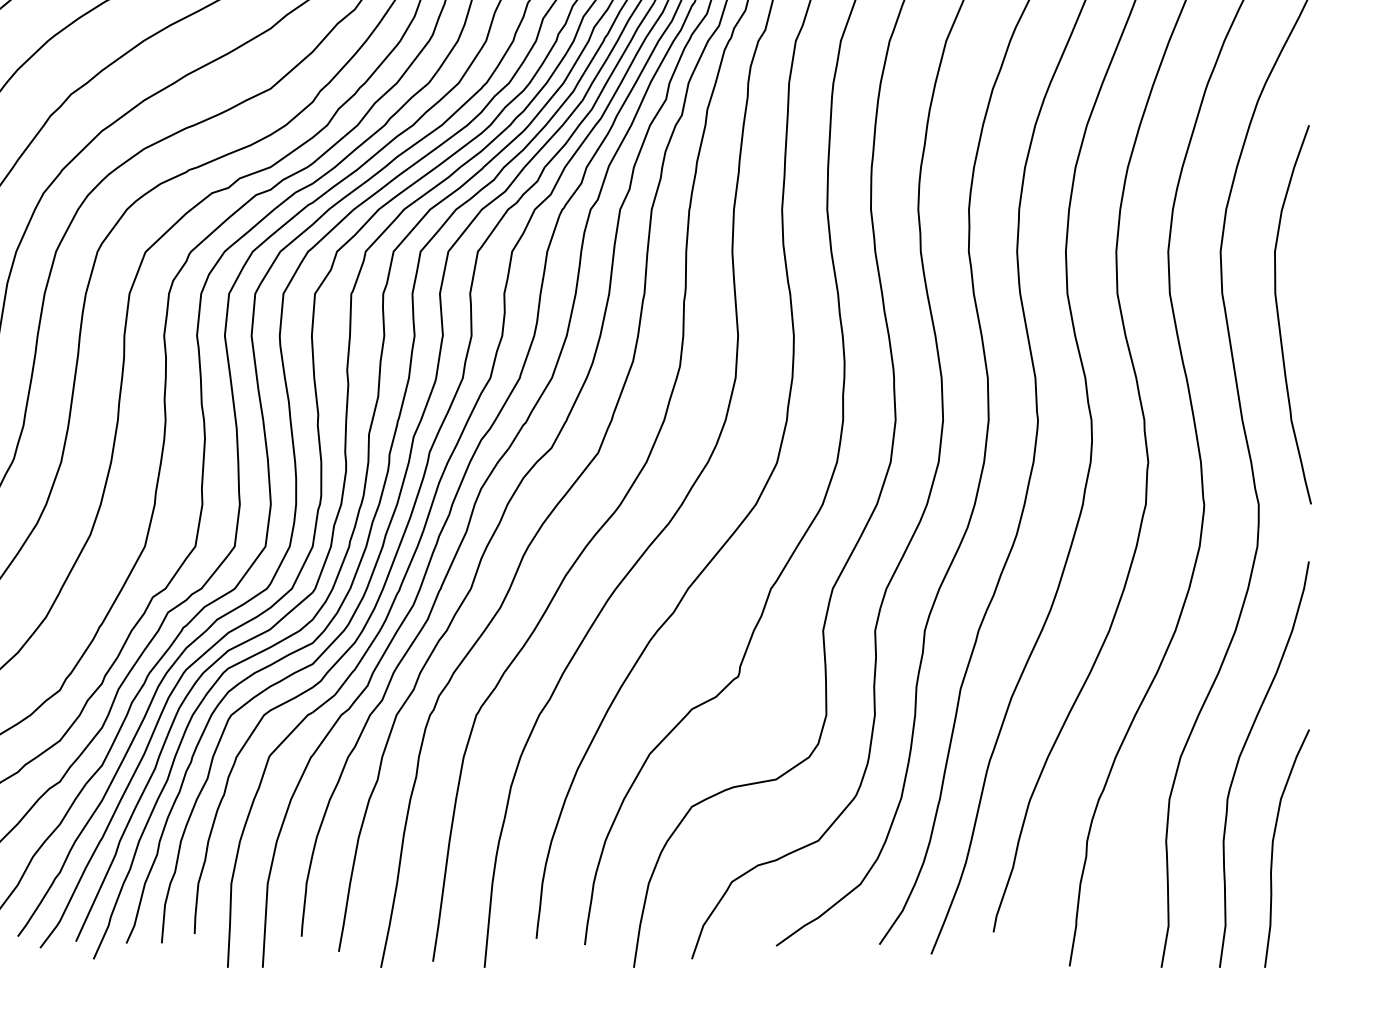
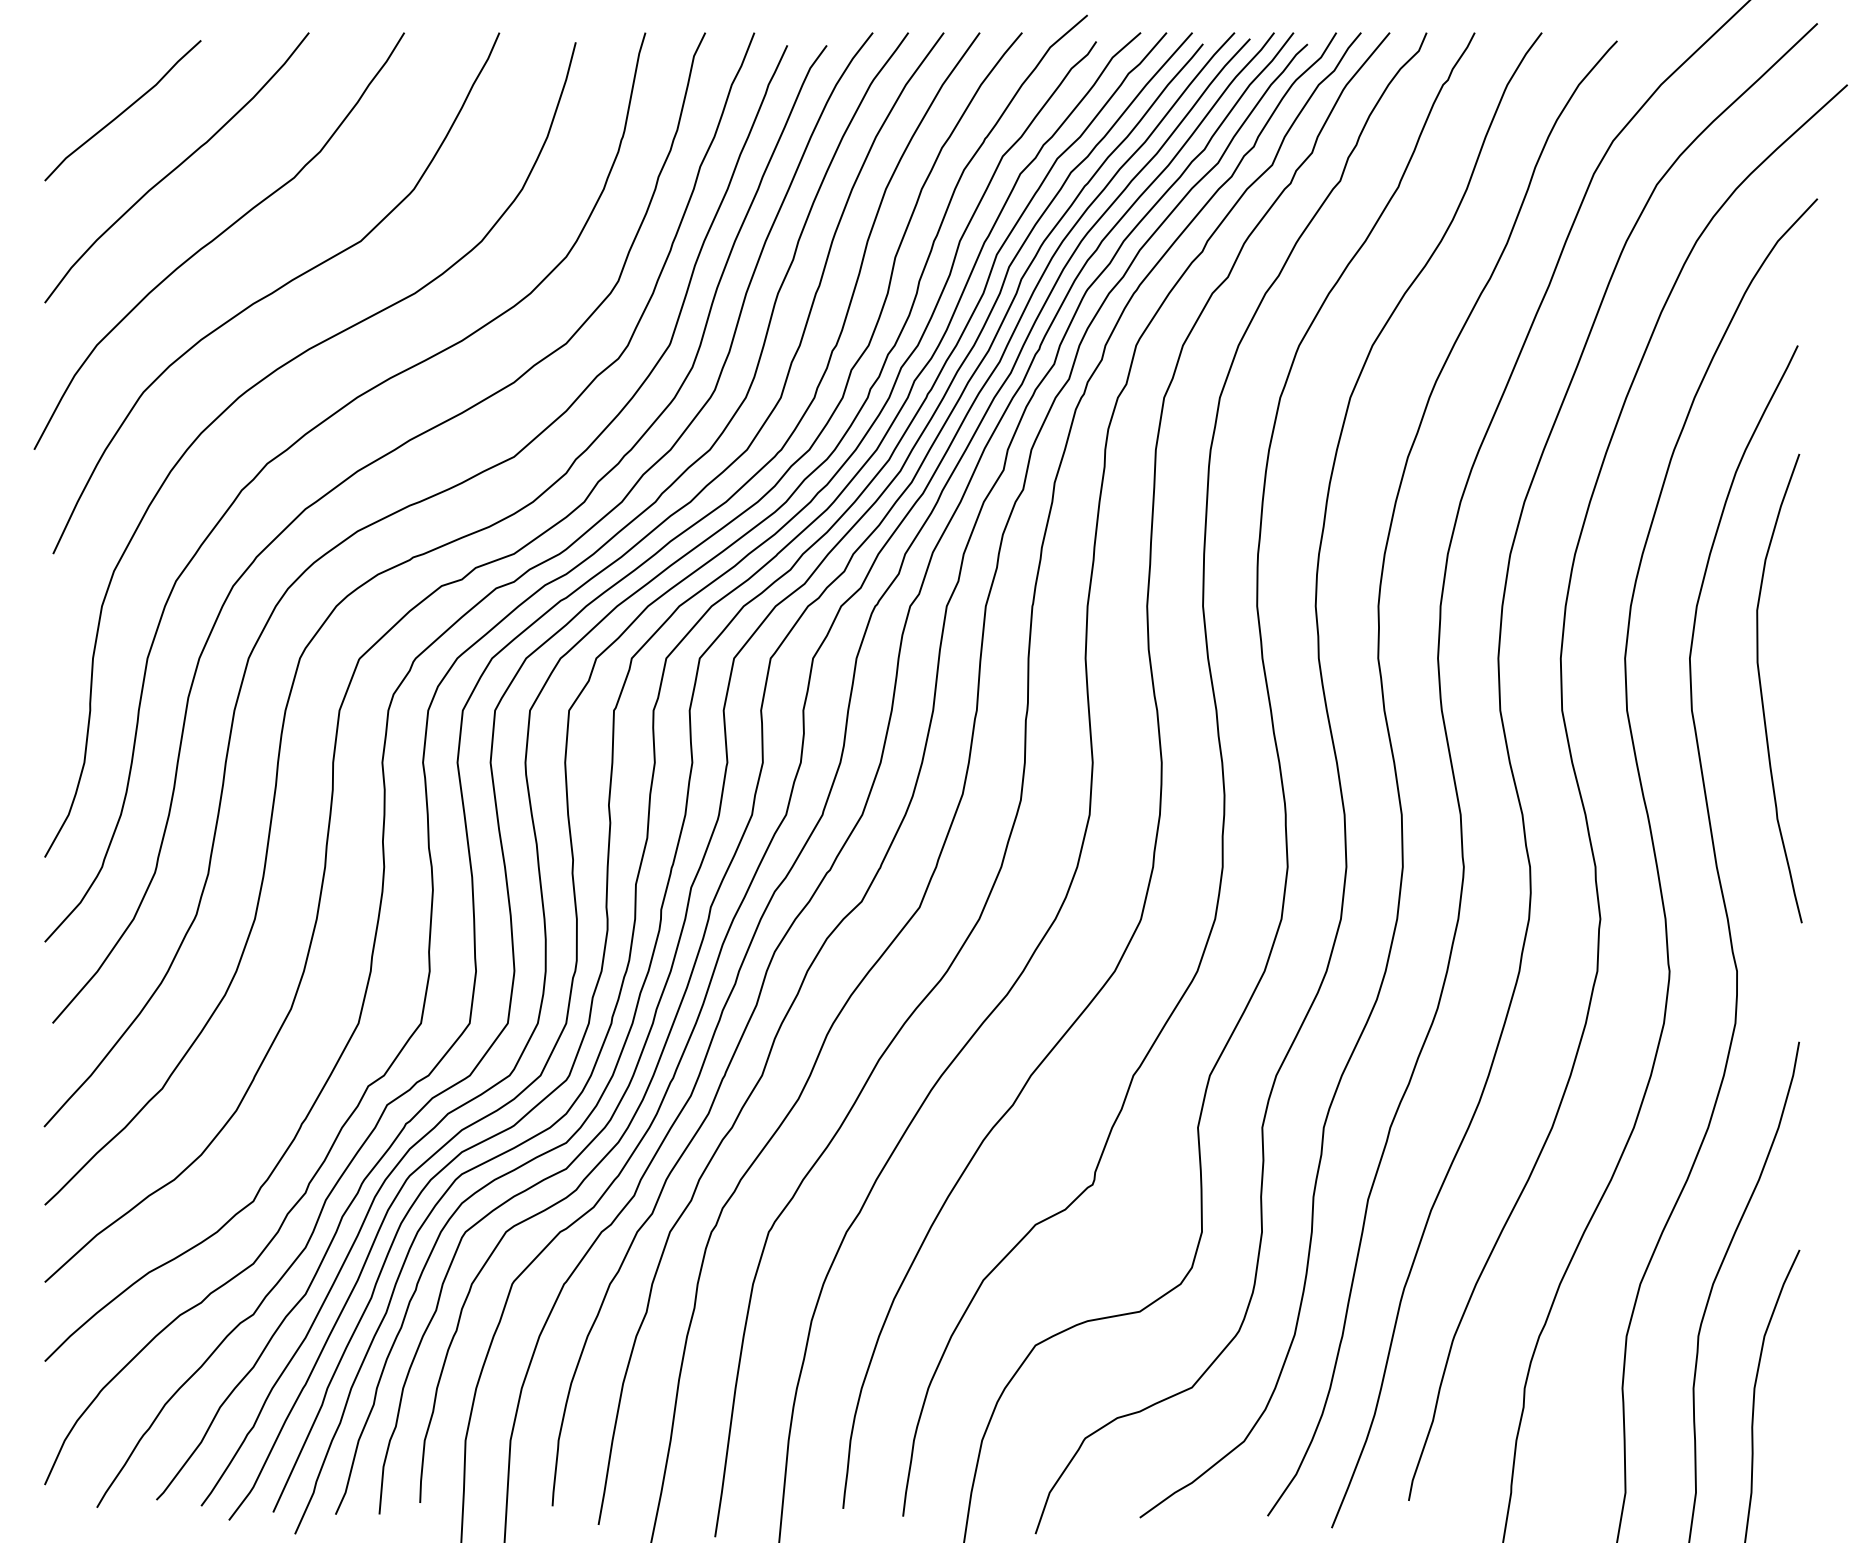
curve: (1279, 317) -> (1762, 692), moved

